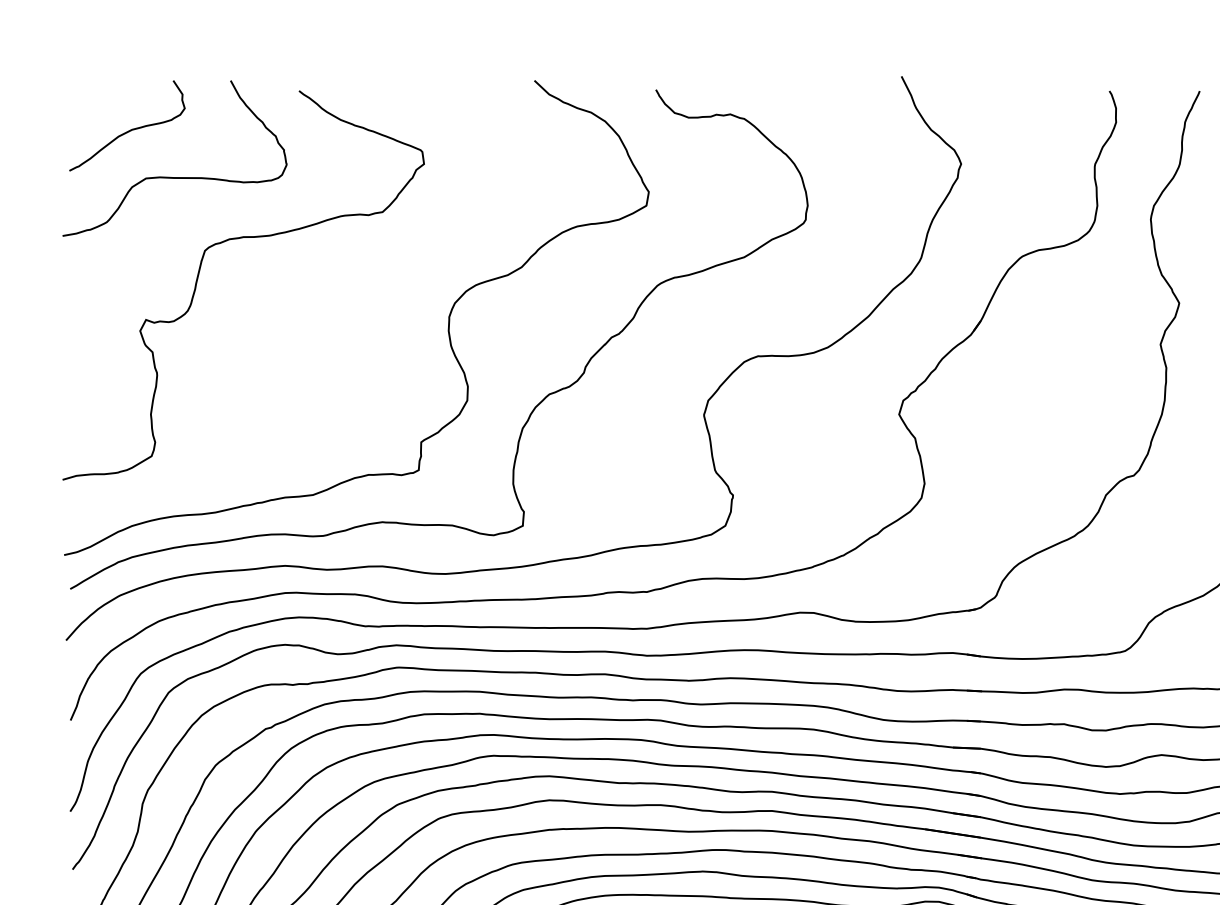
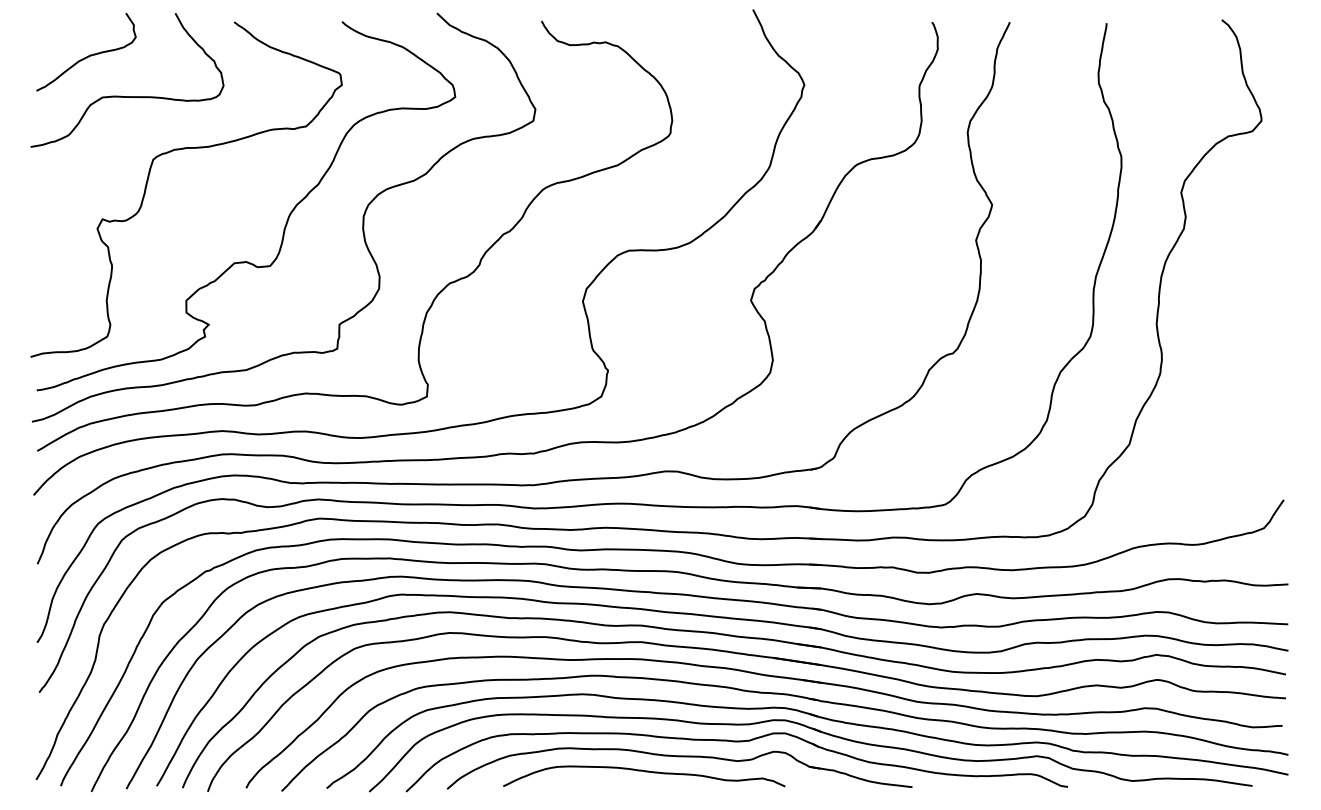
curve: (359, 321) -> (286, 220), added

